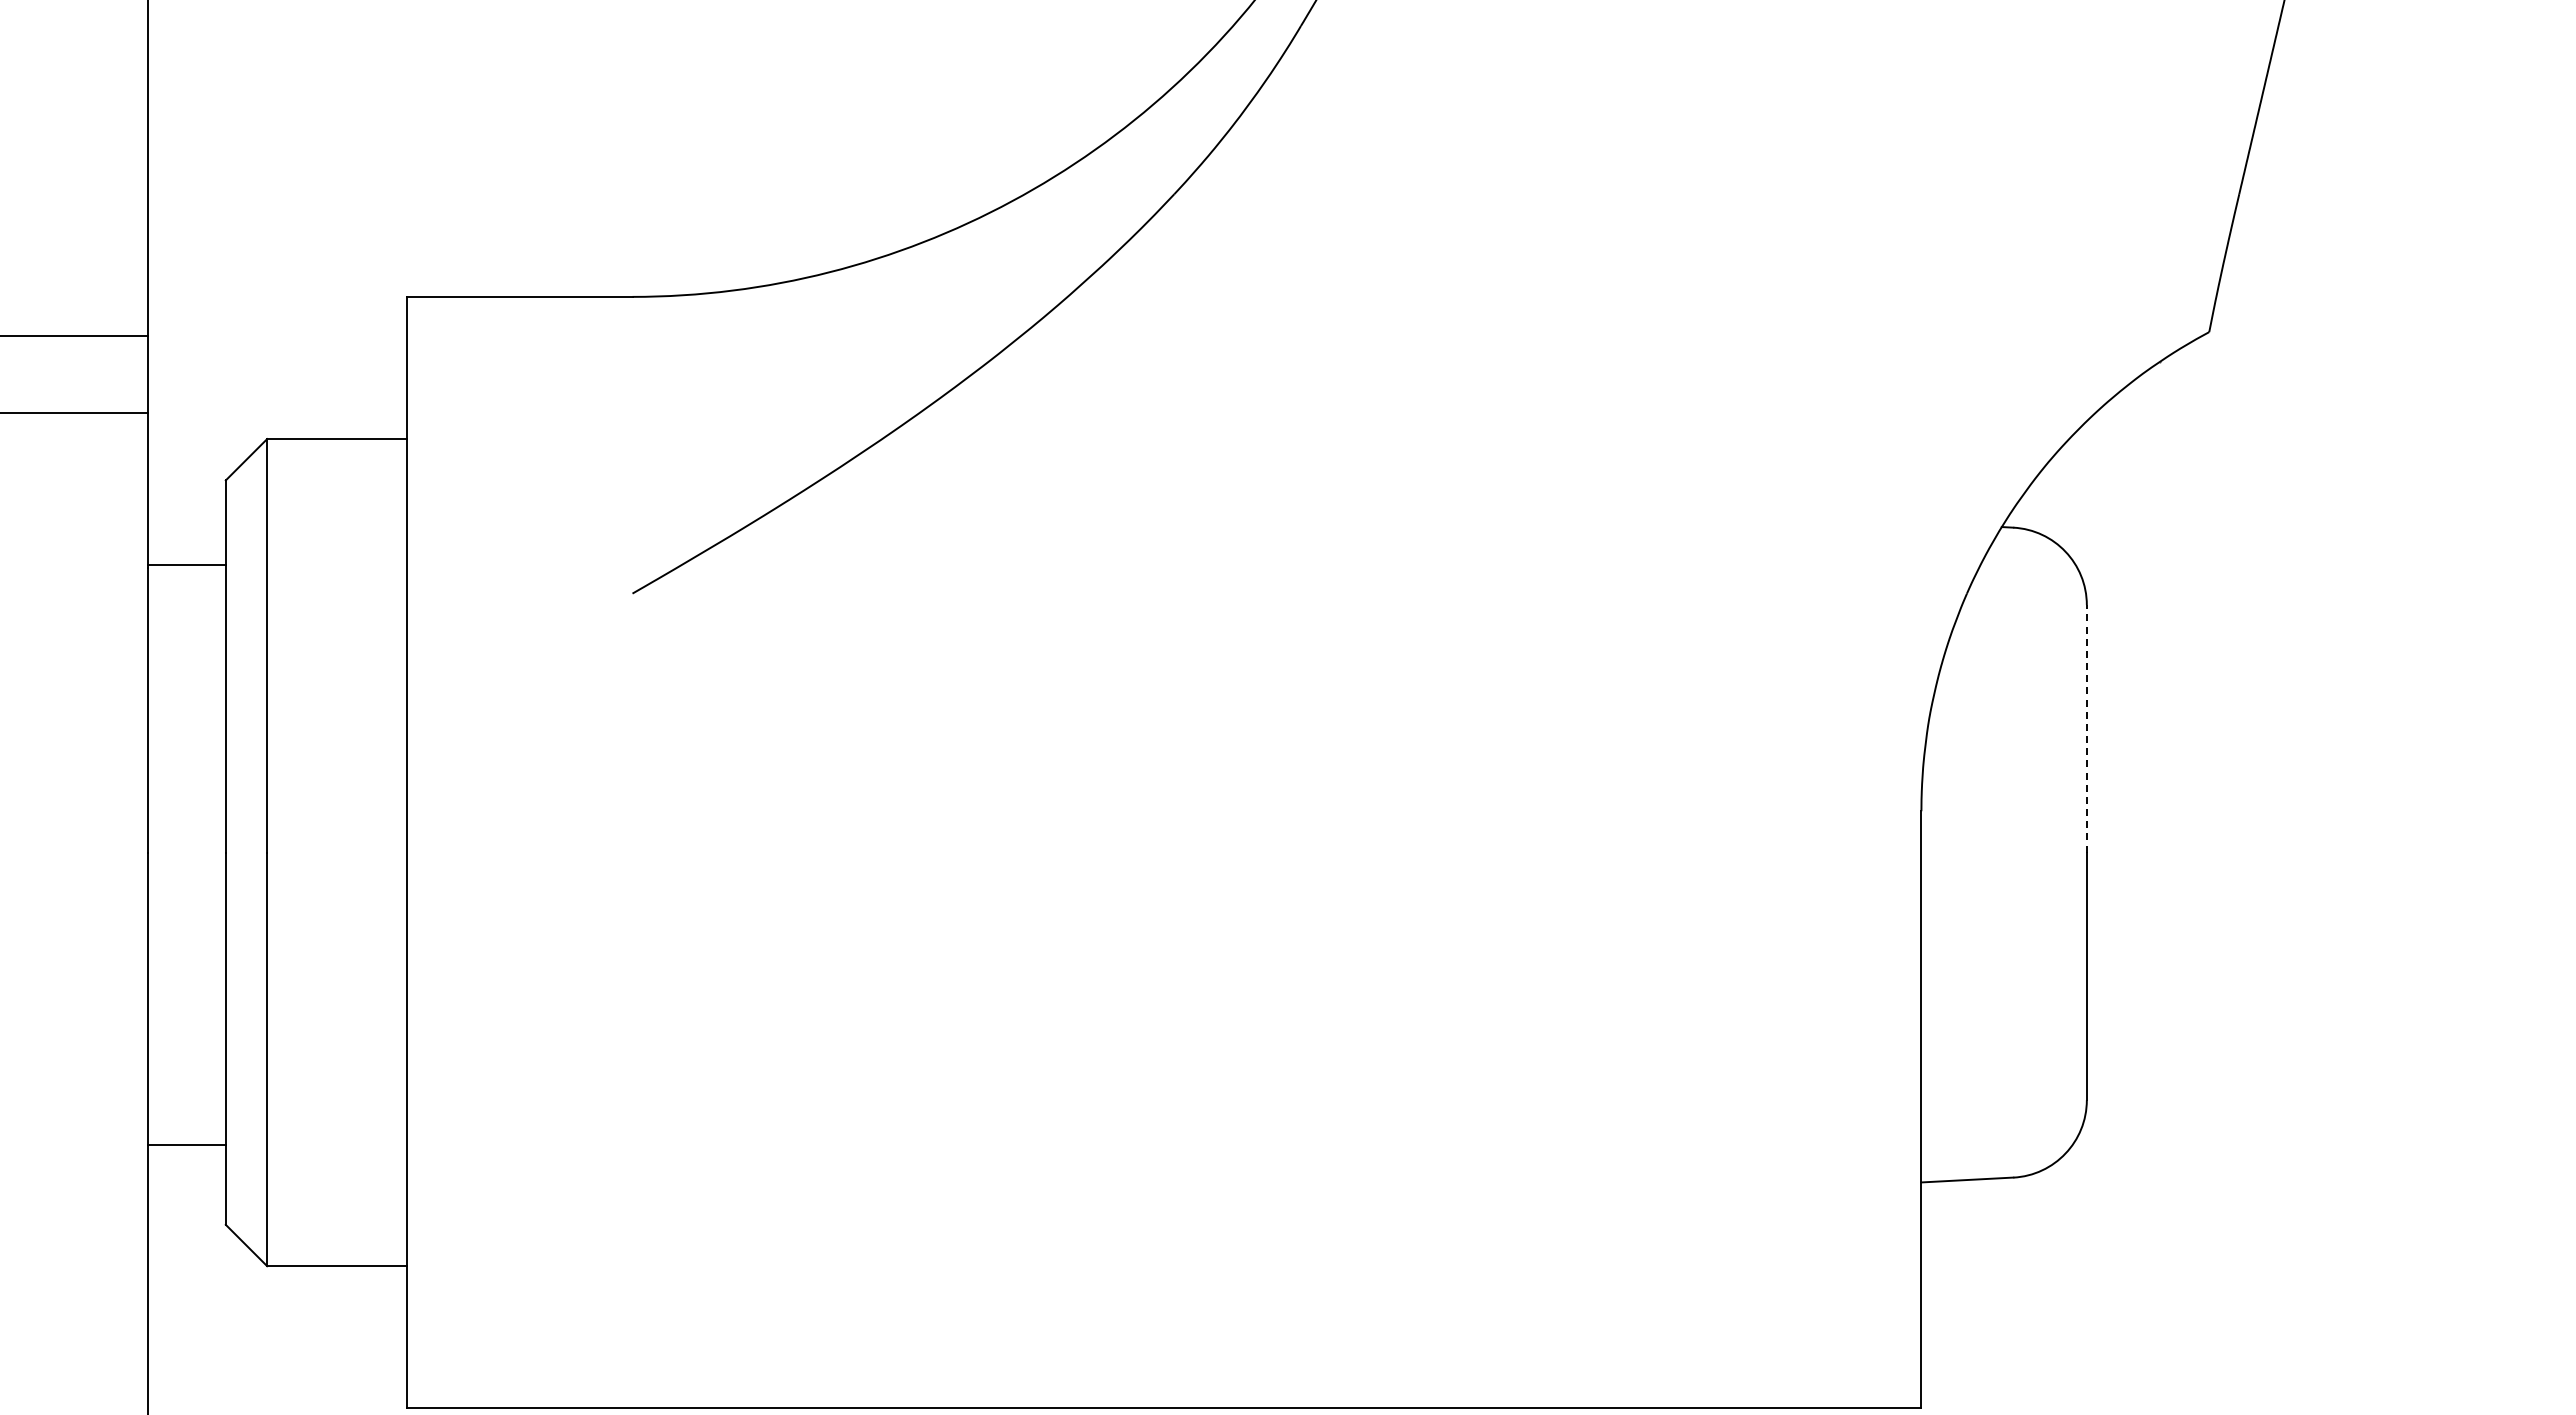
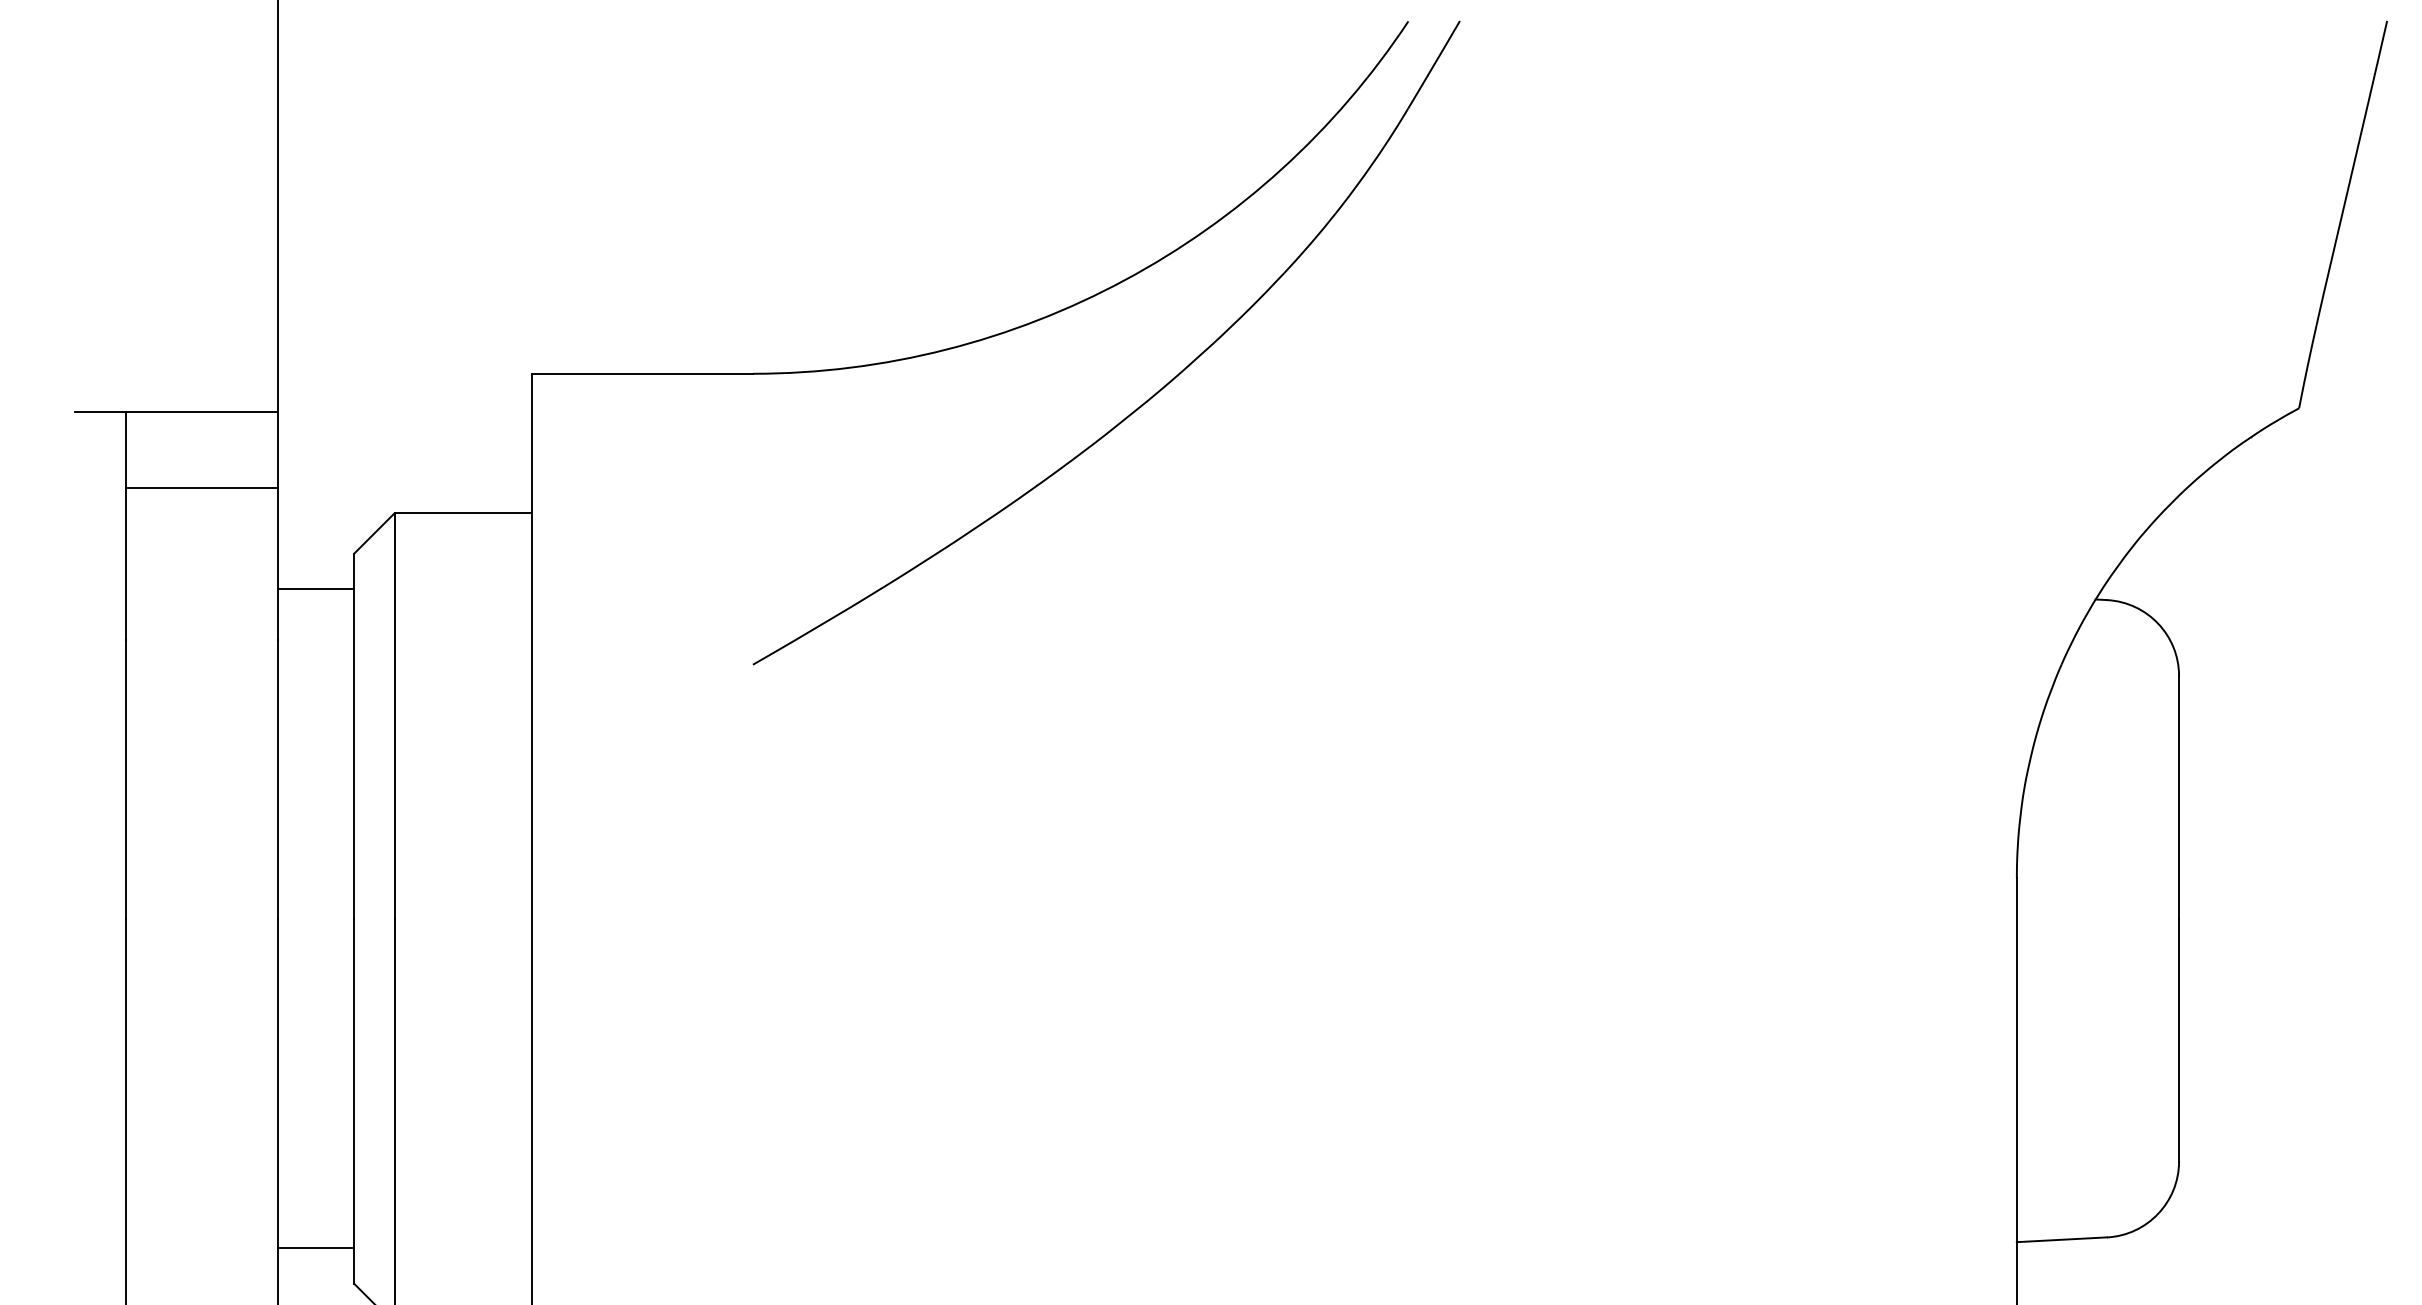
line: (186, 564) -> (315, 589), moved
line: (2086, 728) -> (2178, 797), dashed -> solid
line: (186, 1144) -> (315, 1248), moved

